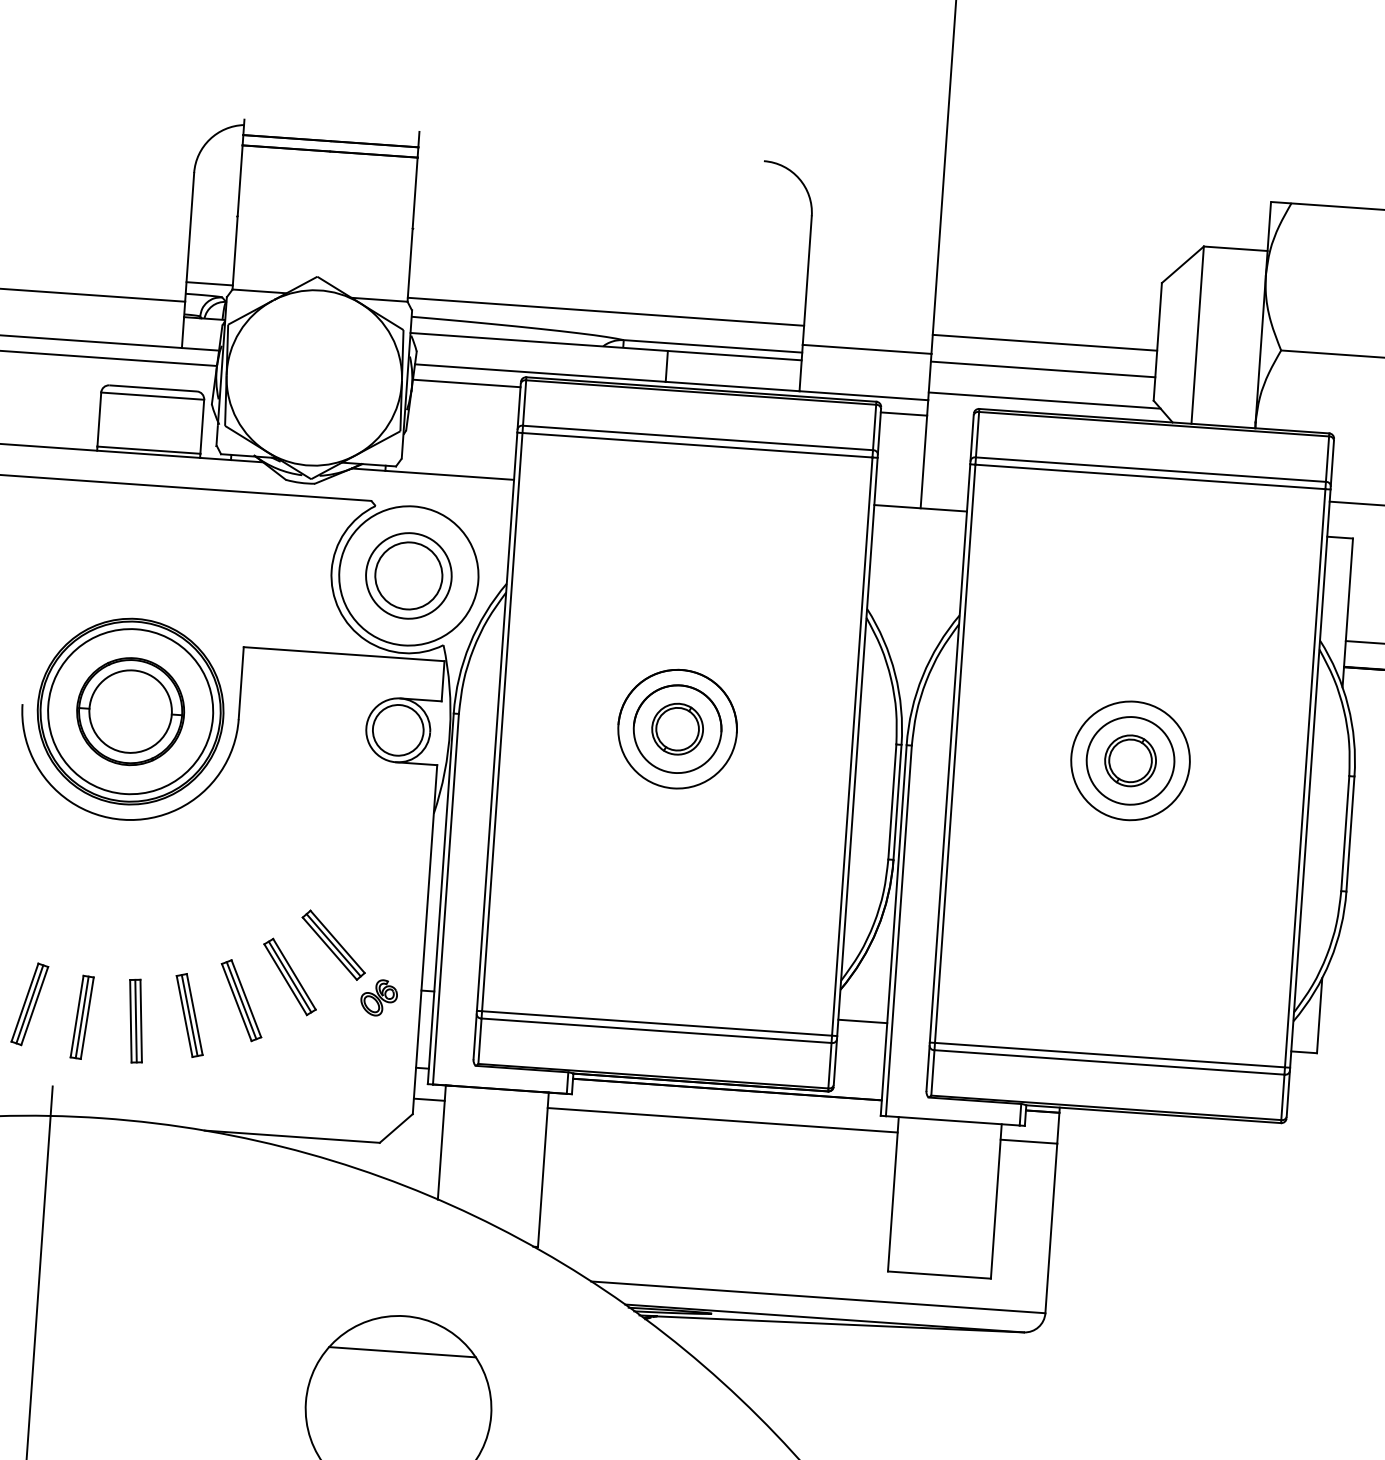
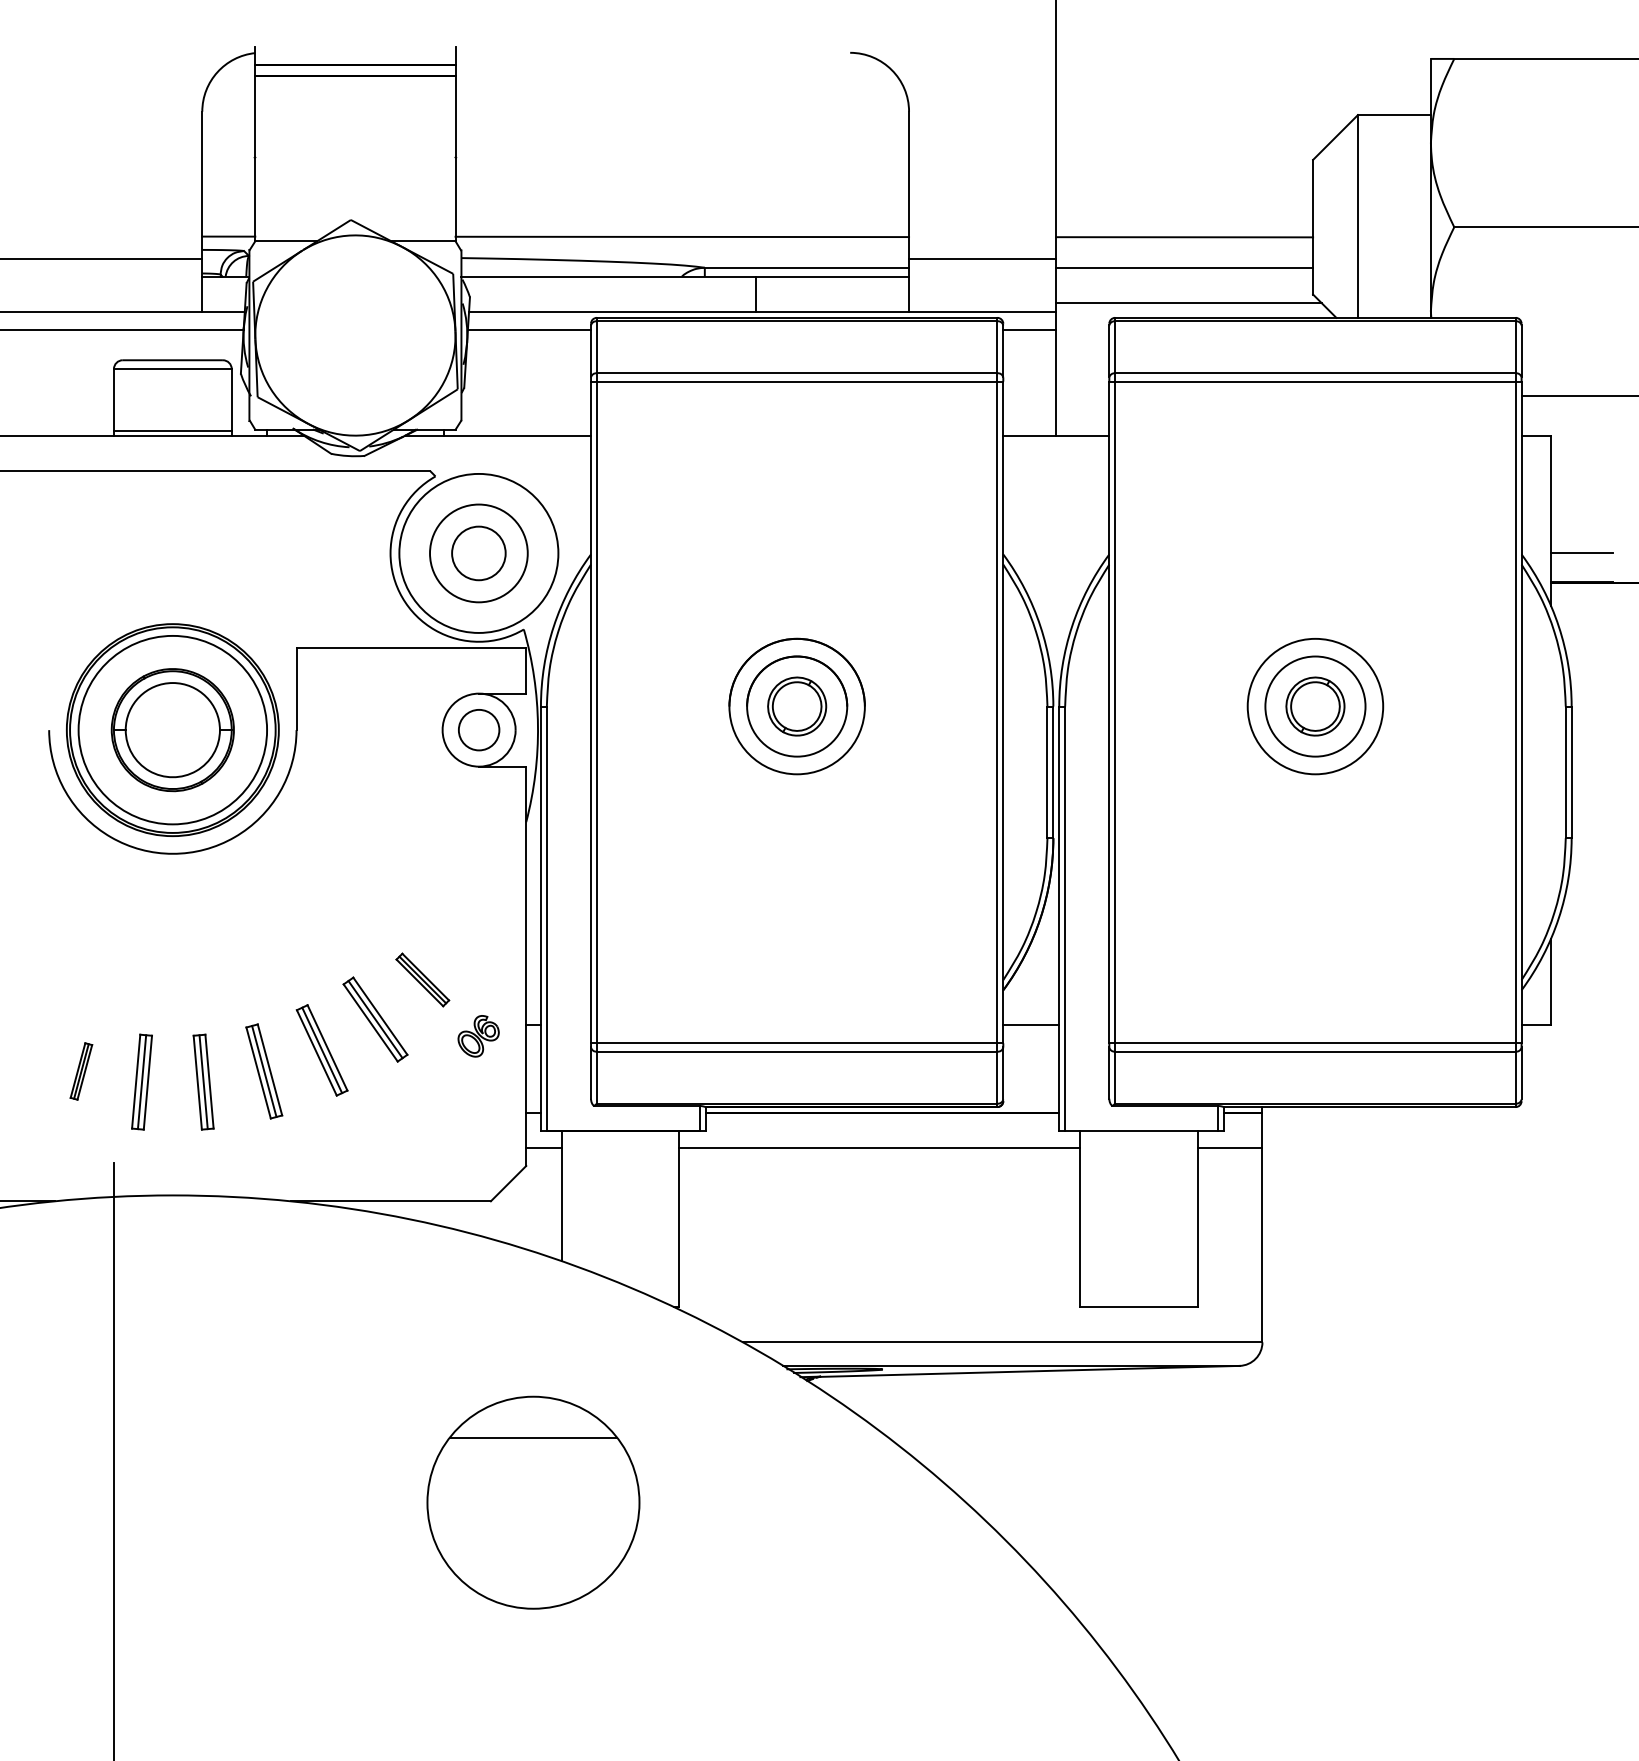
circle: (408, 575) -> (478, 553), size x0.7
circle: (398, 730) -> (479, 730), size x0.7
part: (333, 944) -> (422, 979), size x0.7
part: (29, 1004) -> (81, 1071), size x0.6

